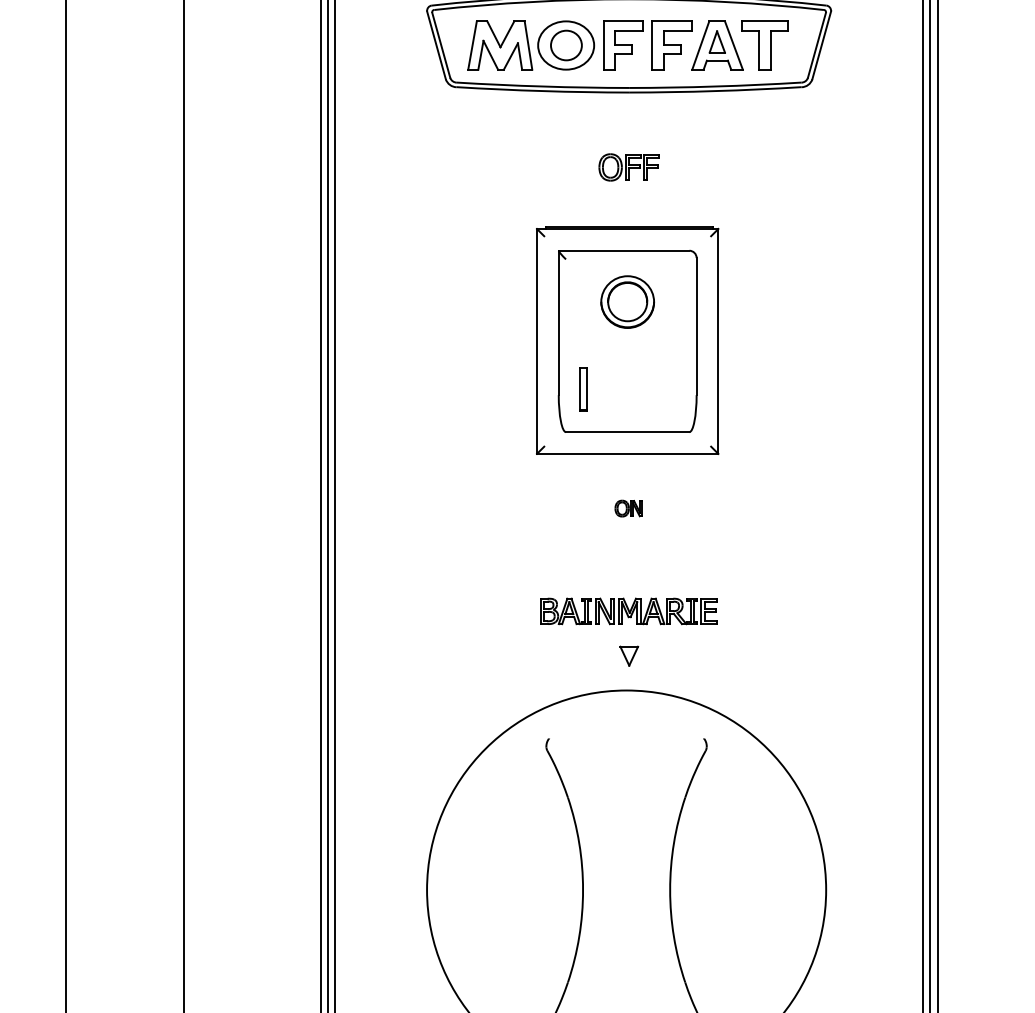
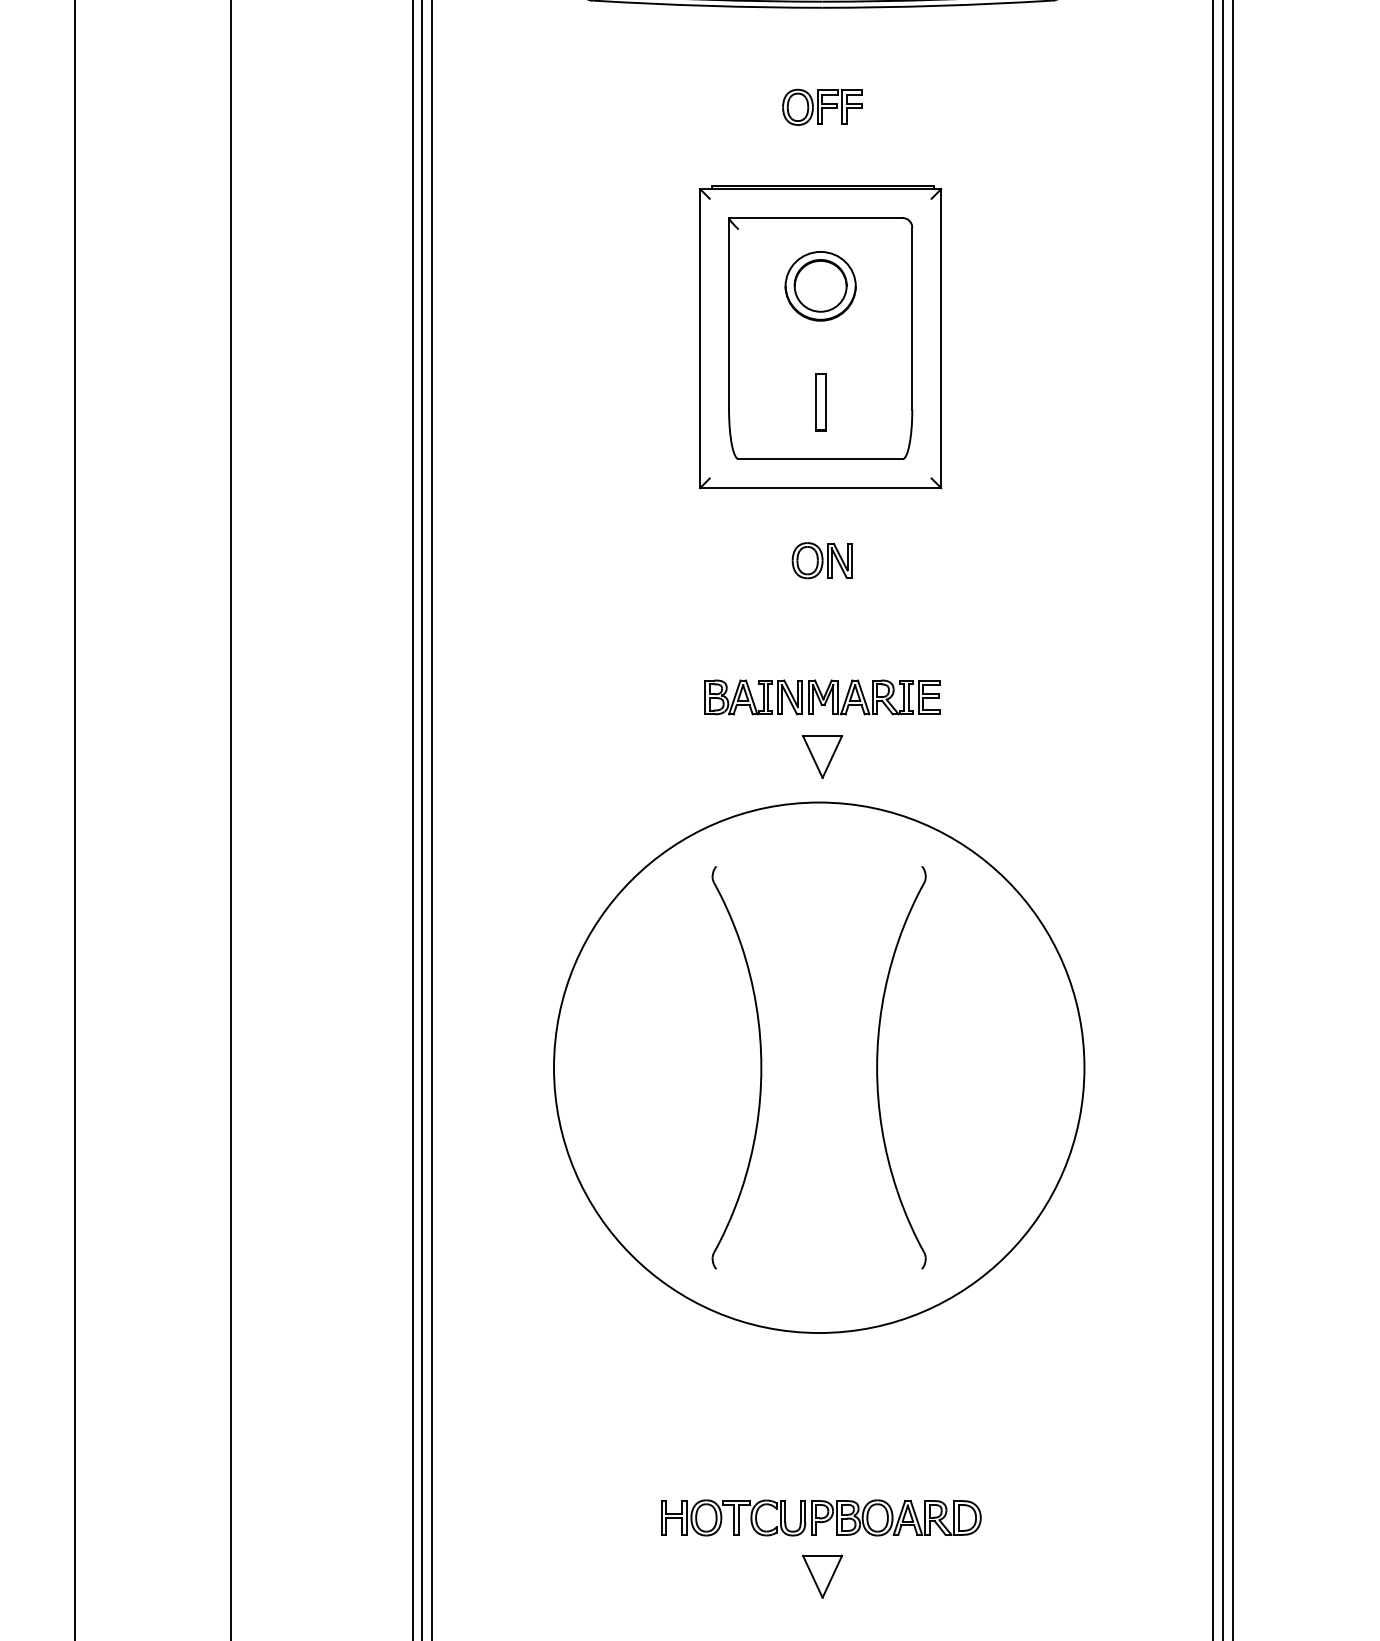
part: (583, 389) -> (820, 402), moved
part: (628, 508) -> (821, 560), size x1.67
part: (629, 655) -> (822, 756), size x1.67

